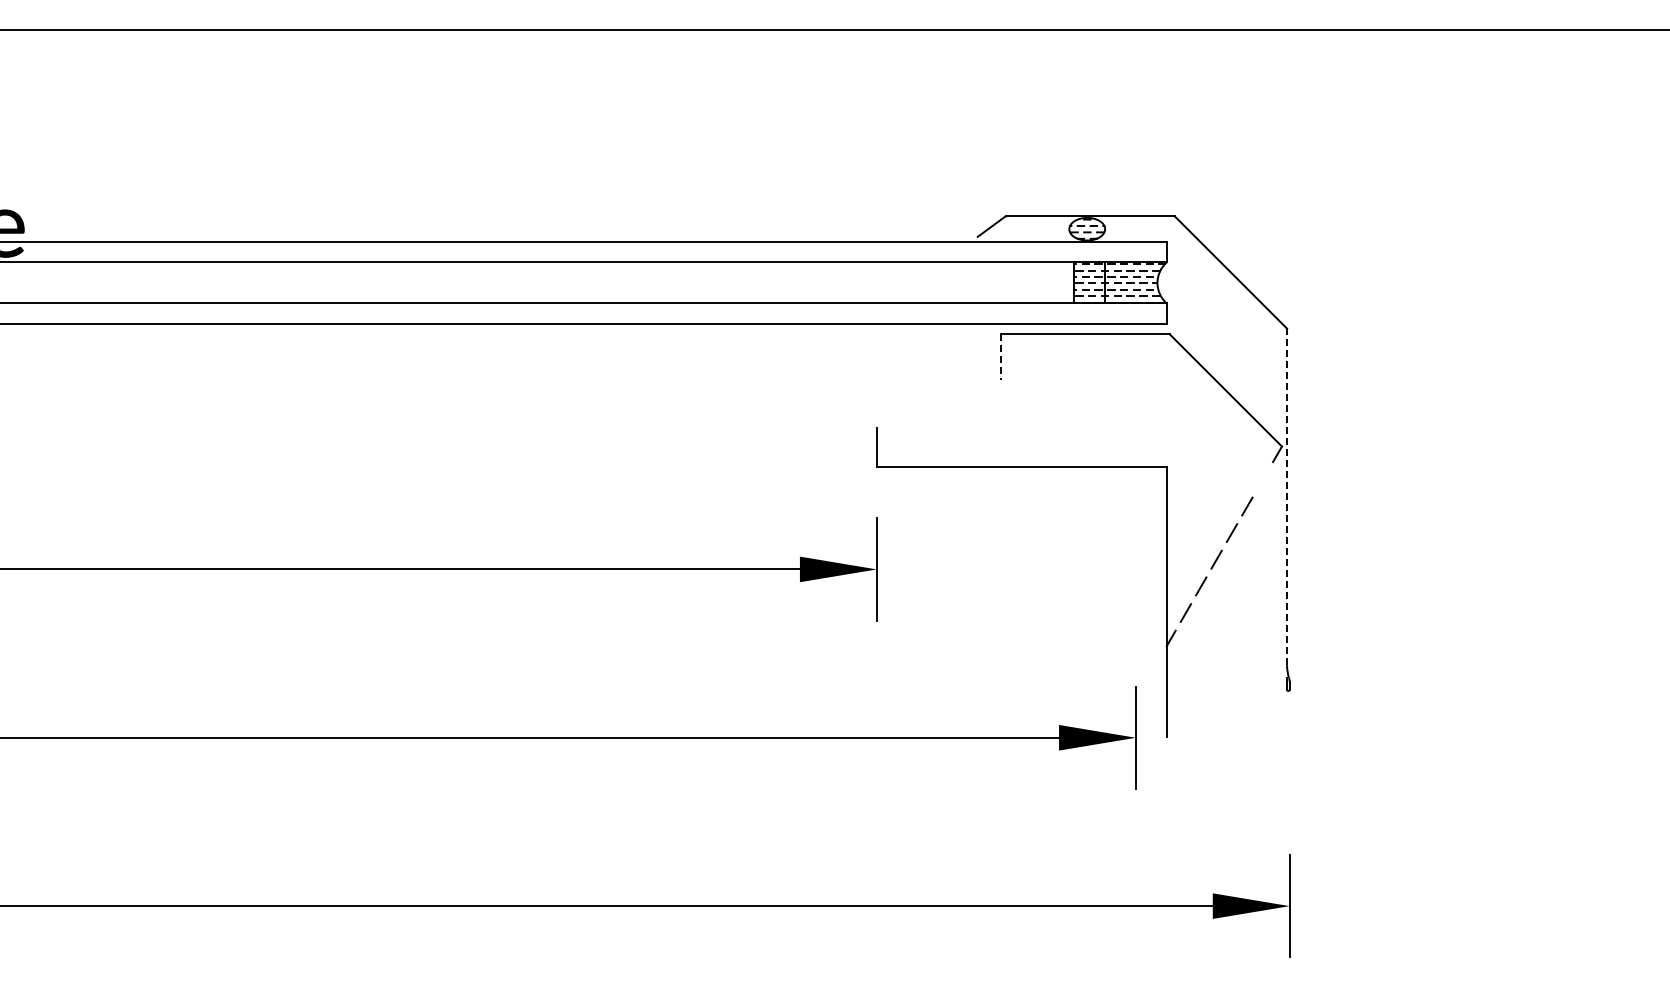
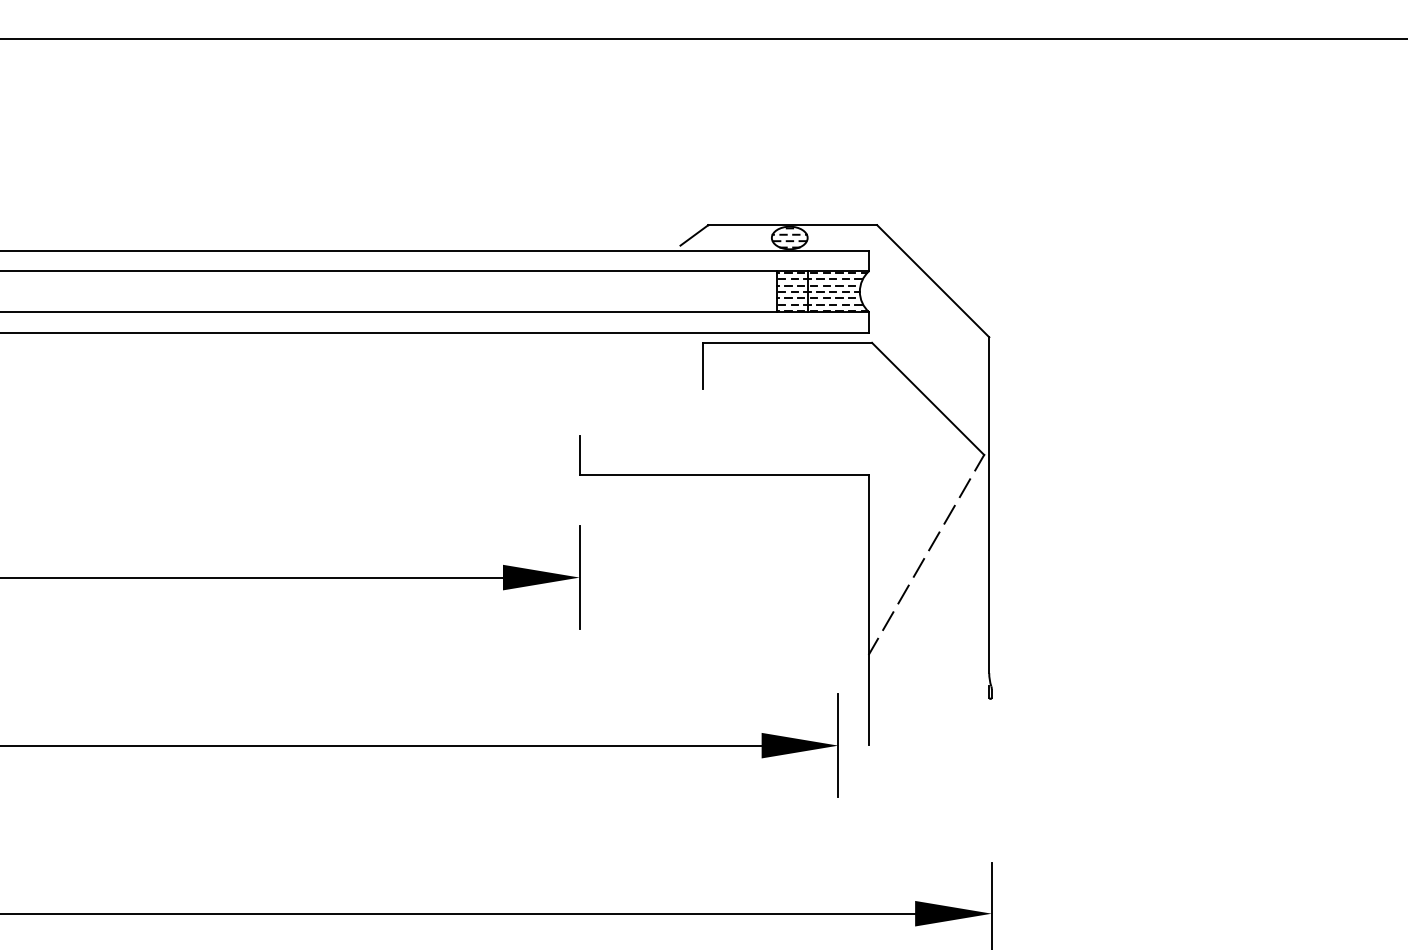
line: (1000, 357) -> (703, 366), dashed -> solid
line: (1262, 479) -> (964, 487), added
line: (1287, 496) -> (989, 504), dashed -> solid

